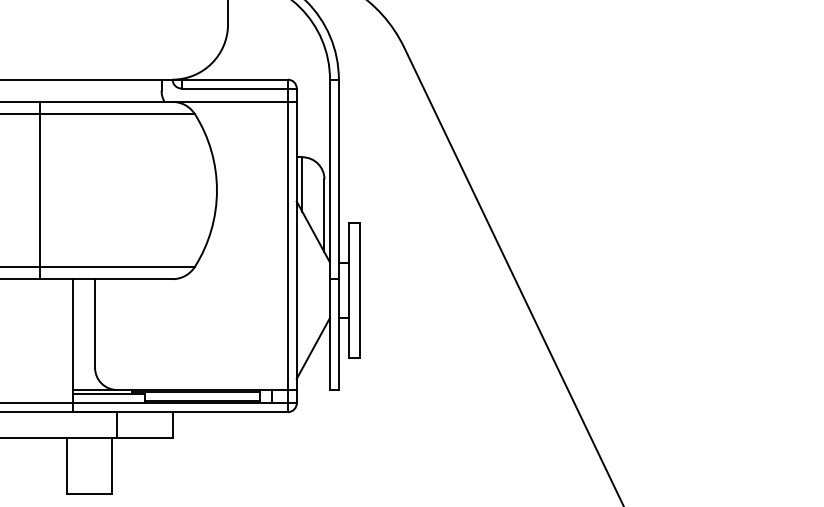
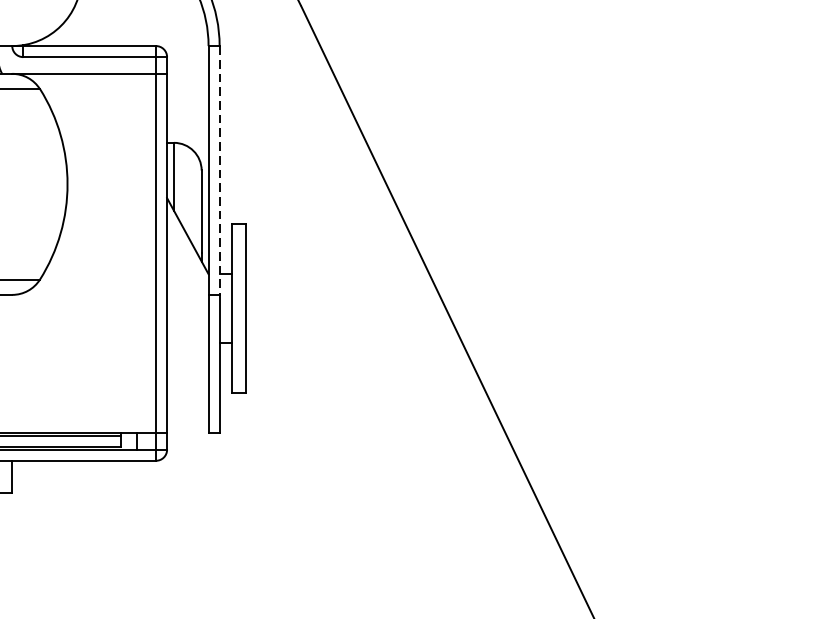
line: (338, 179) -> (219, 170), solid -> dashed
line: (313, 347) -> (187, 380), removed

